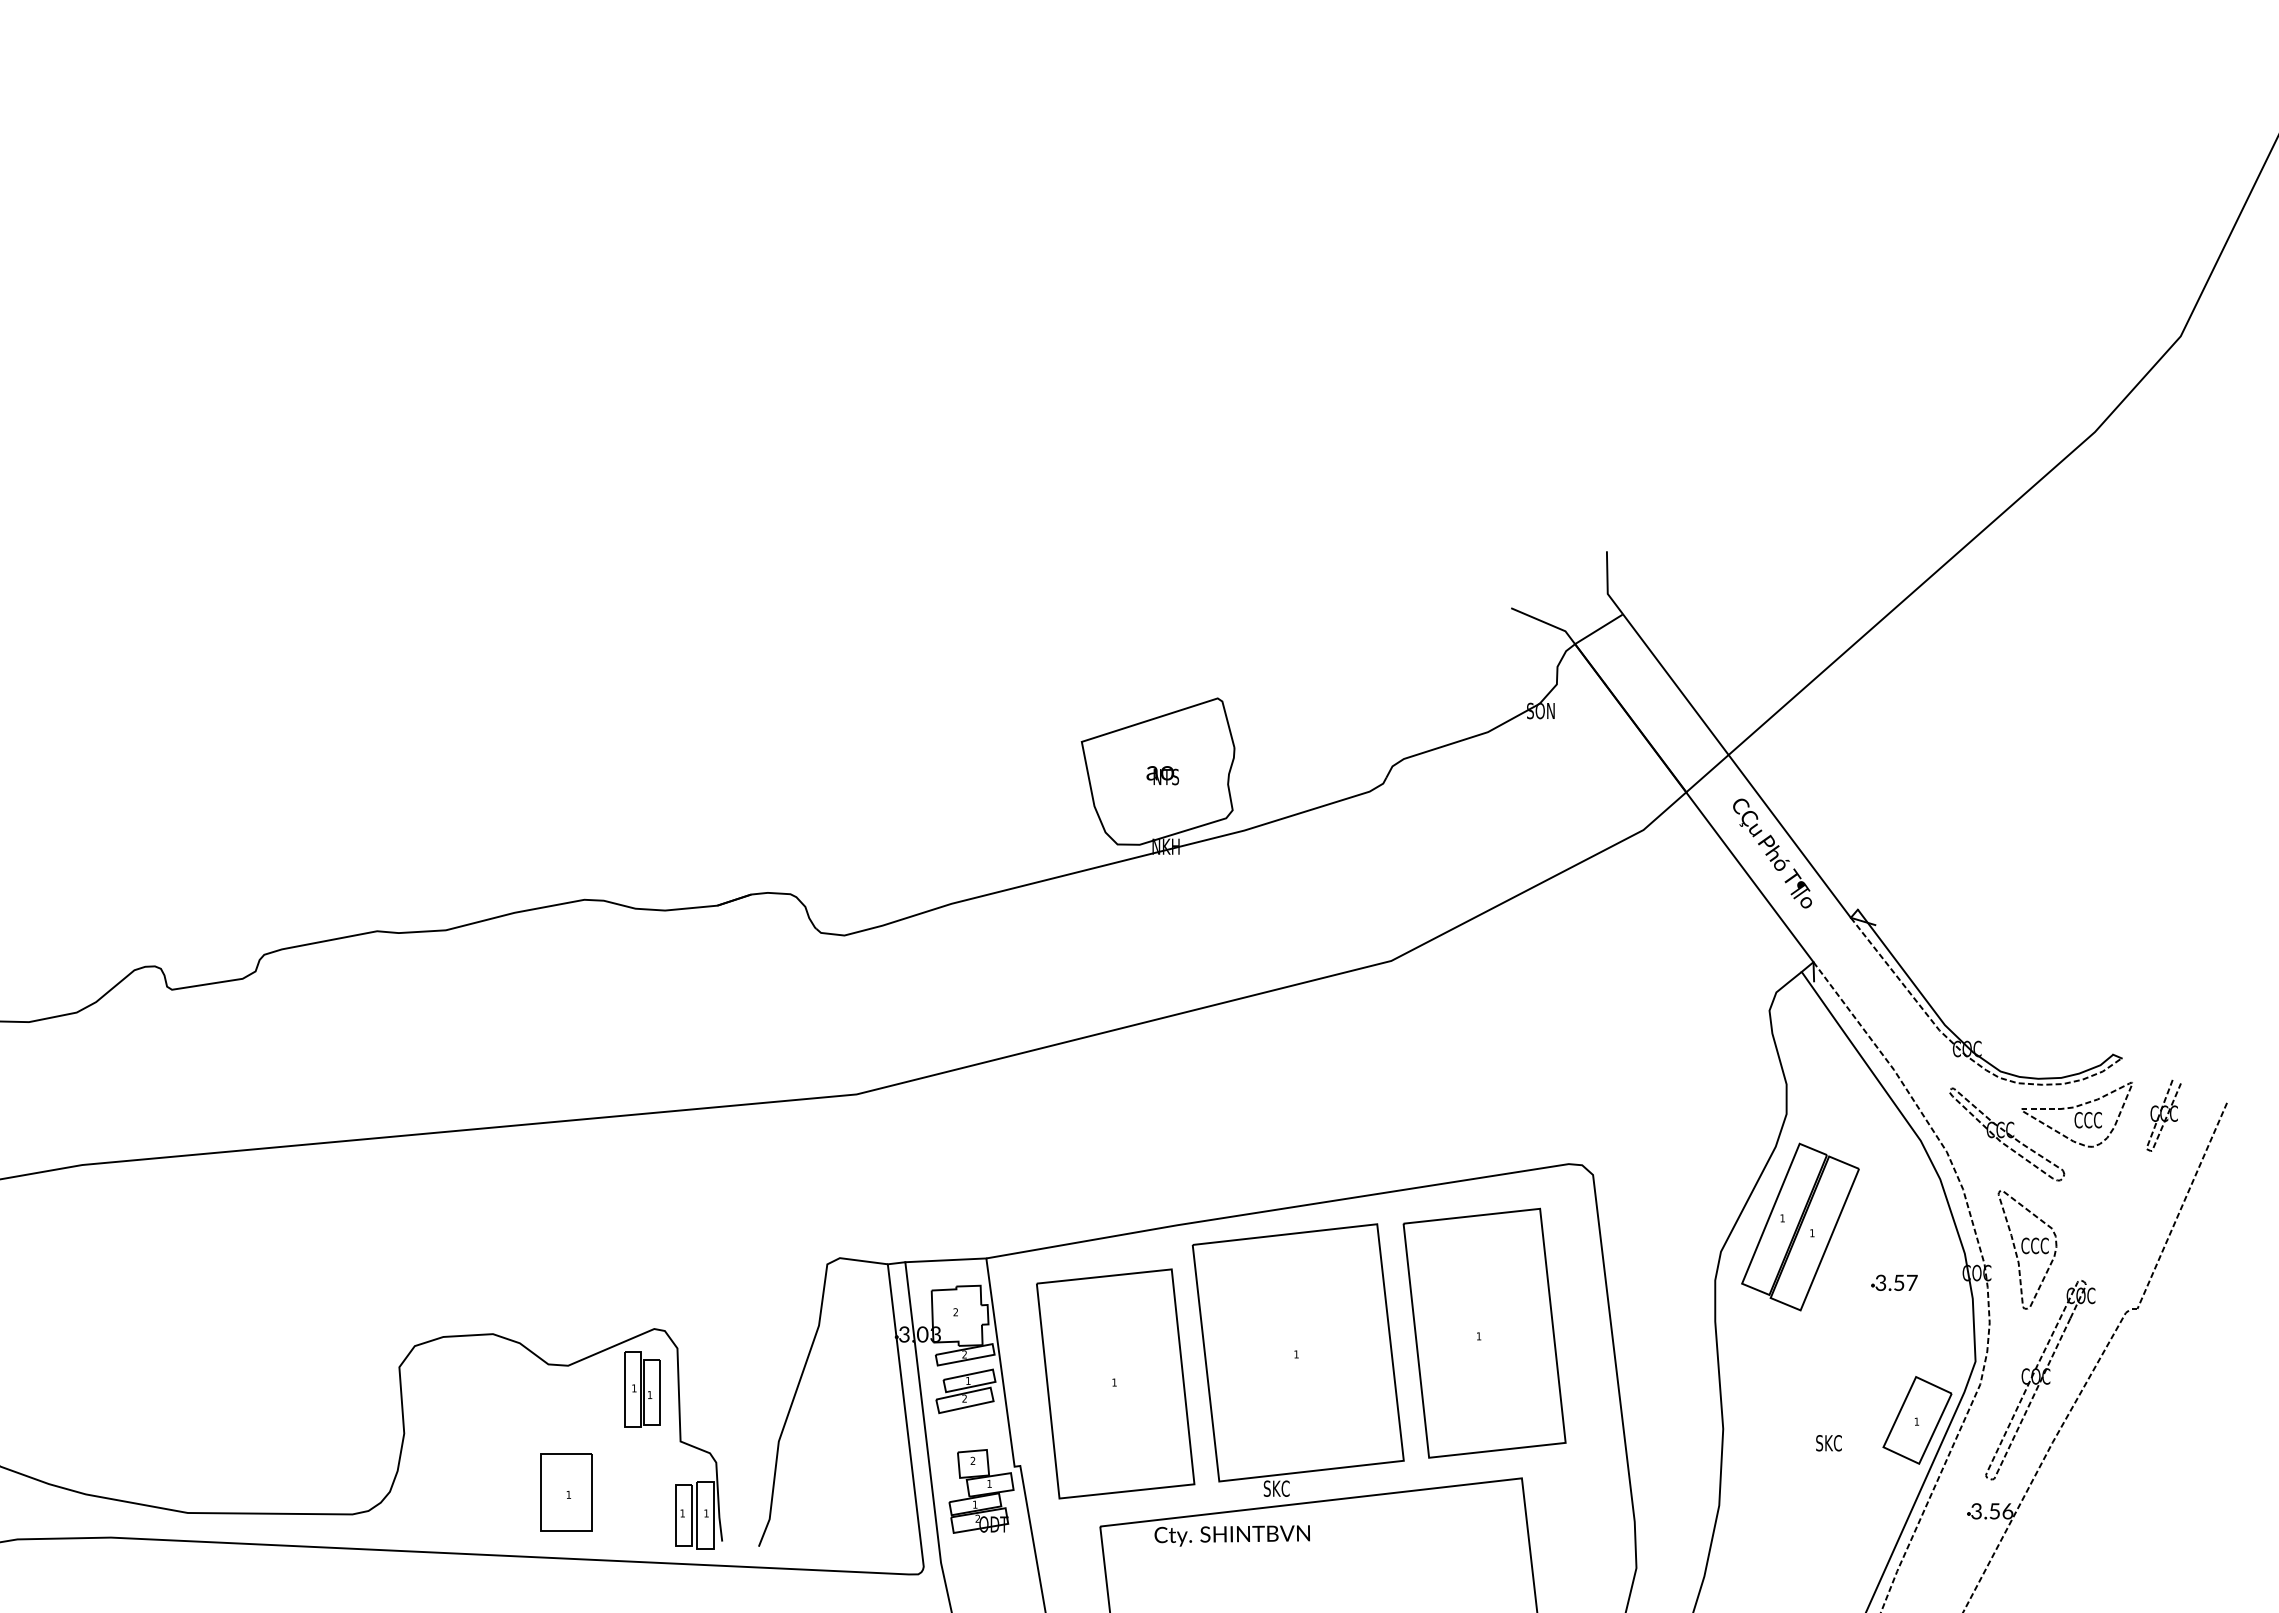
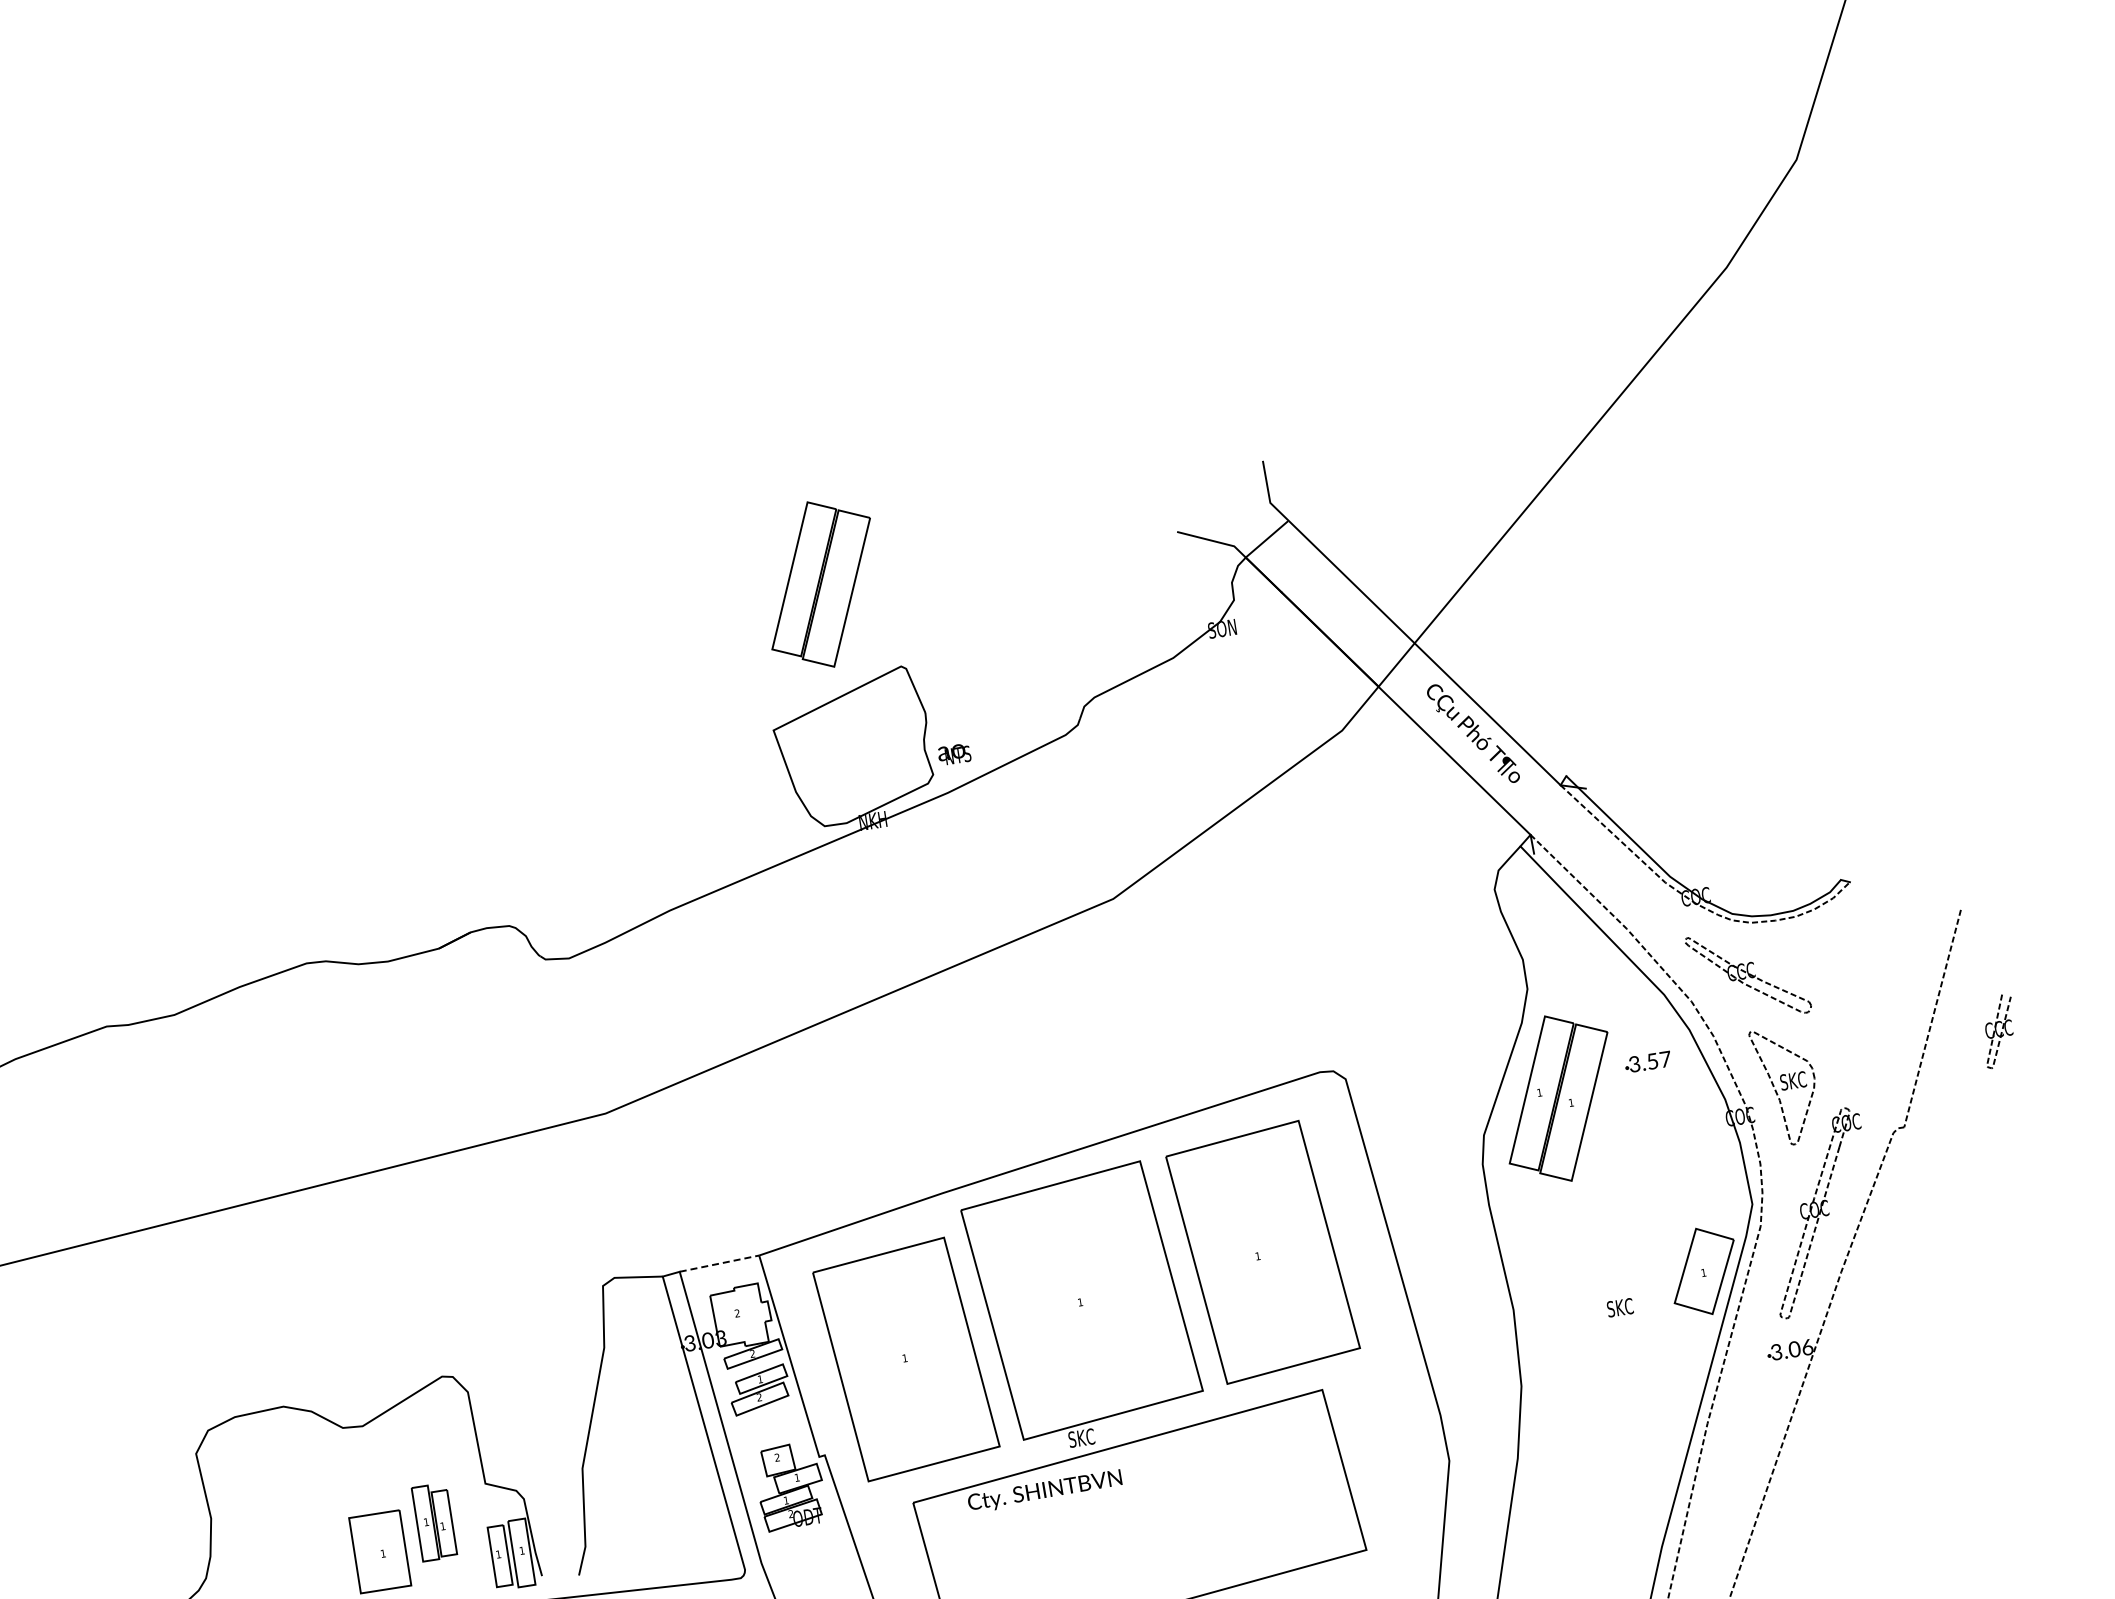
part: (1151, 604) -> (821, 583), added
text: (1162, 775) -> (954, 754), moved
part: (2076, 1114) -> (1813, 944), removed
part: (2163, 1115) -> (1998, 1031), moved
text: (2034, 1245) -> (1792, 1080), CCC -> SKC
line: (945, 1260) -> (719, 1263), solid -> dashed
text: (1894, 1282) -> (1648, 1061), moved
part: (642, 1389) -> (434, 1522), moved
text: (1994, 1511) -> (1794, 1349), 3.56 -> 3.06

